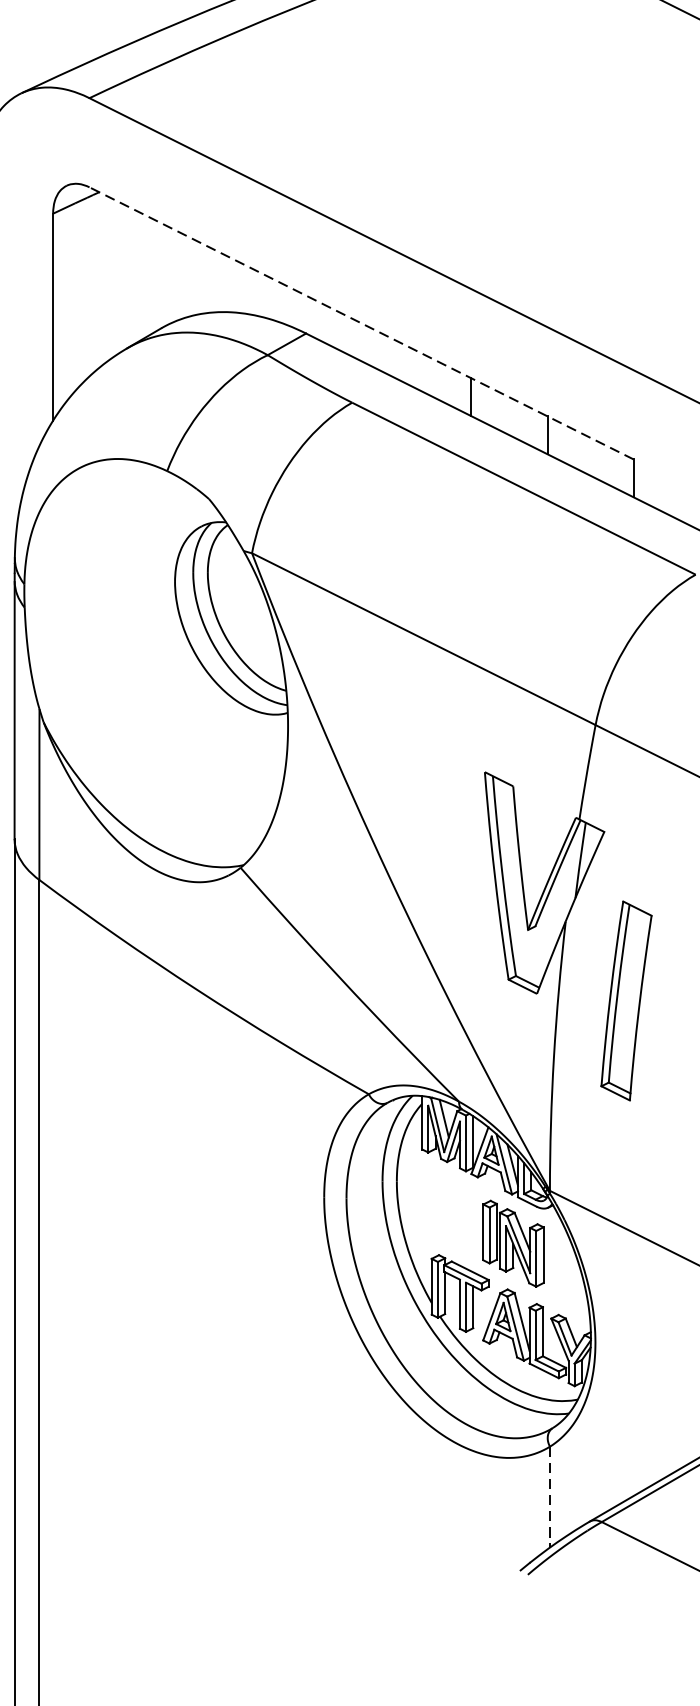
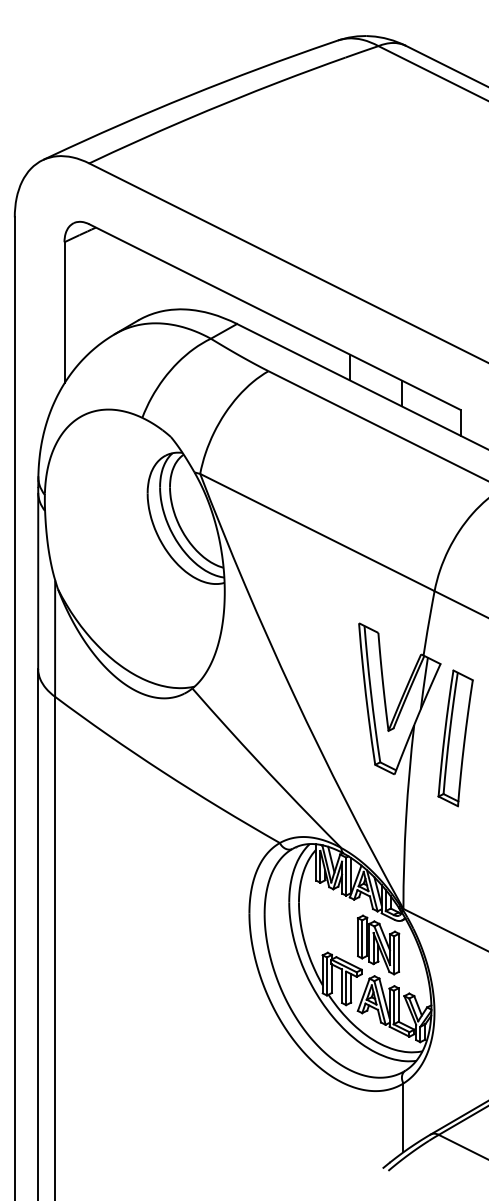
line: (360, 324) -> (274, 317), dashed -> solid
part: (626, 1001) -> (455, 738), moved
line: (550, 1498) -> (403, 1118), dashed -> solid

